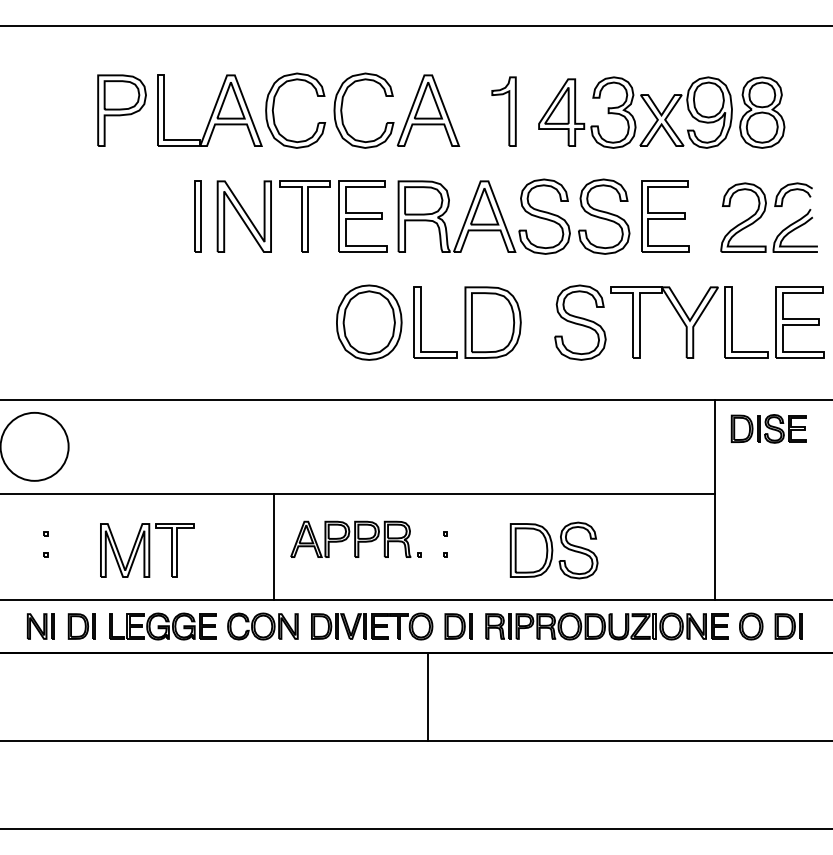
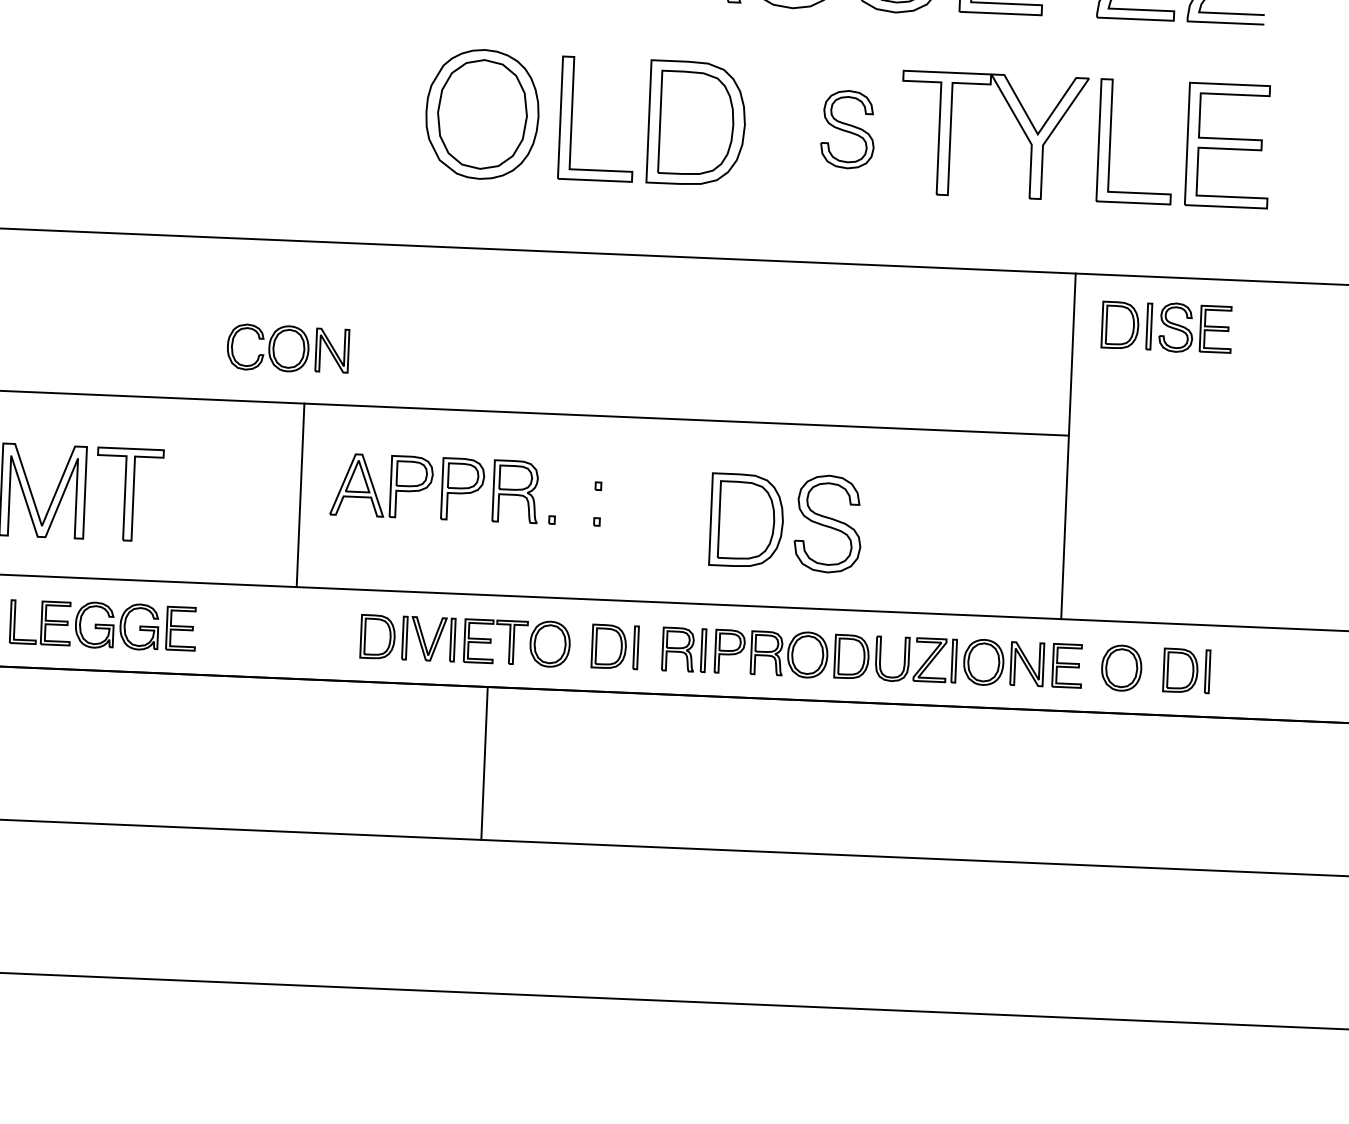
part: (580, 322) -> (848, 129), size x0.6
part: (262, 626) -> (287, 348), moved
line: (428, 696) -> (485, 762), moved

